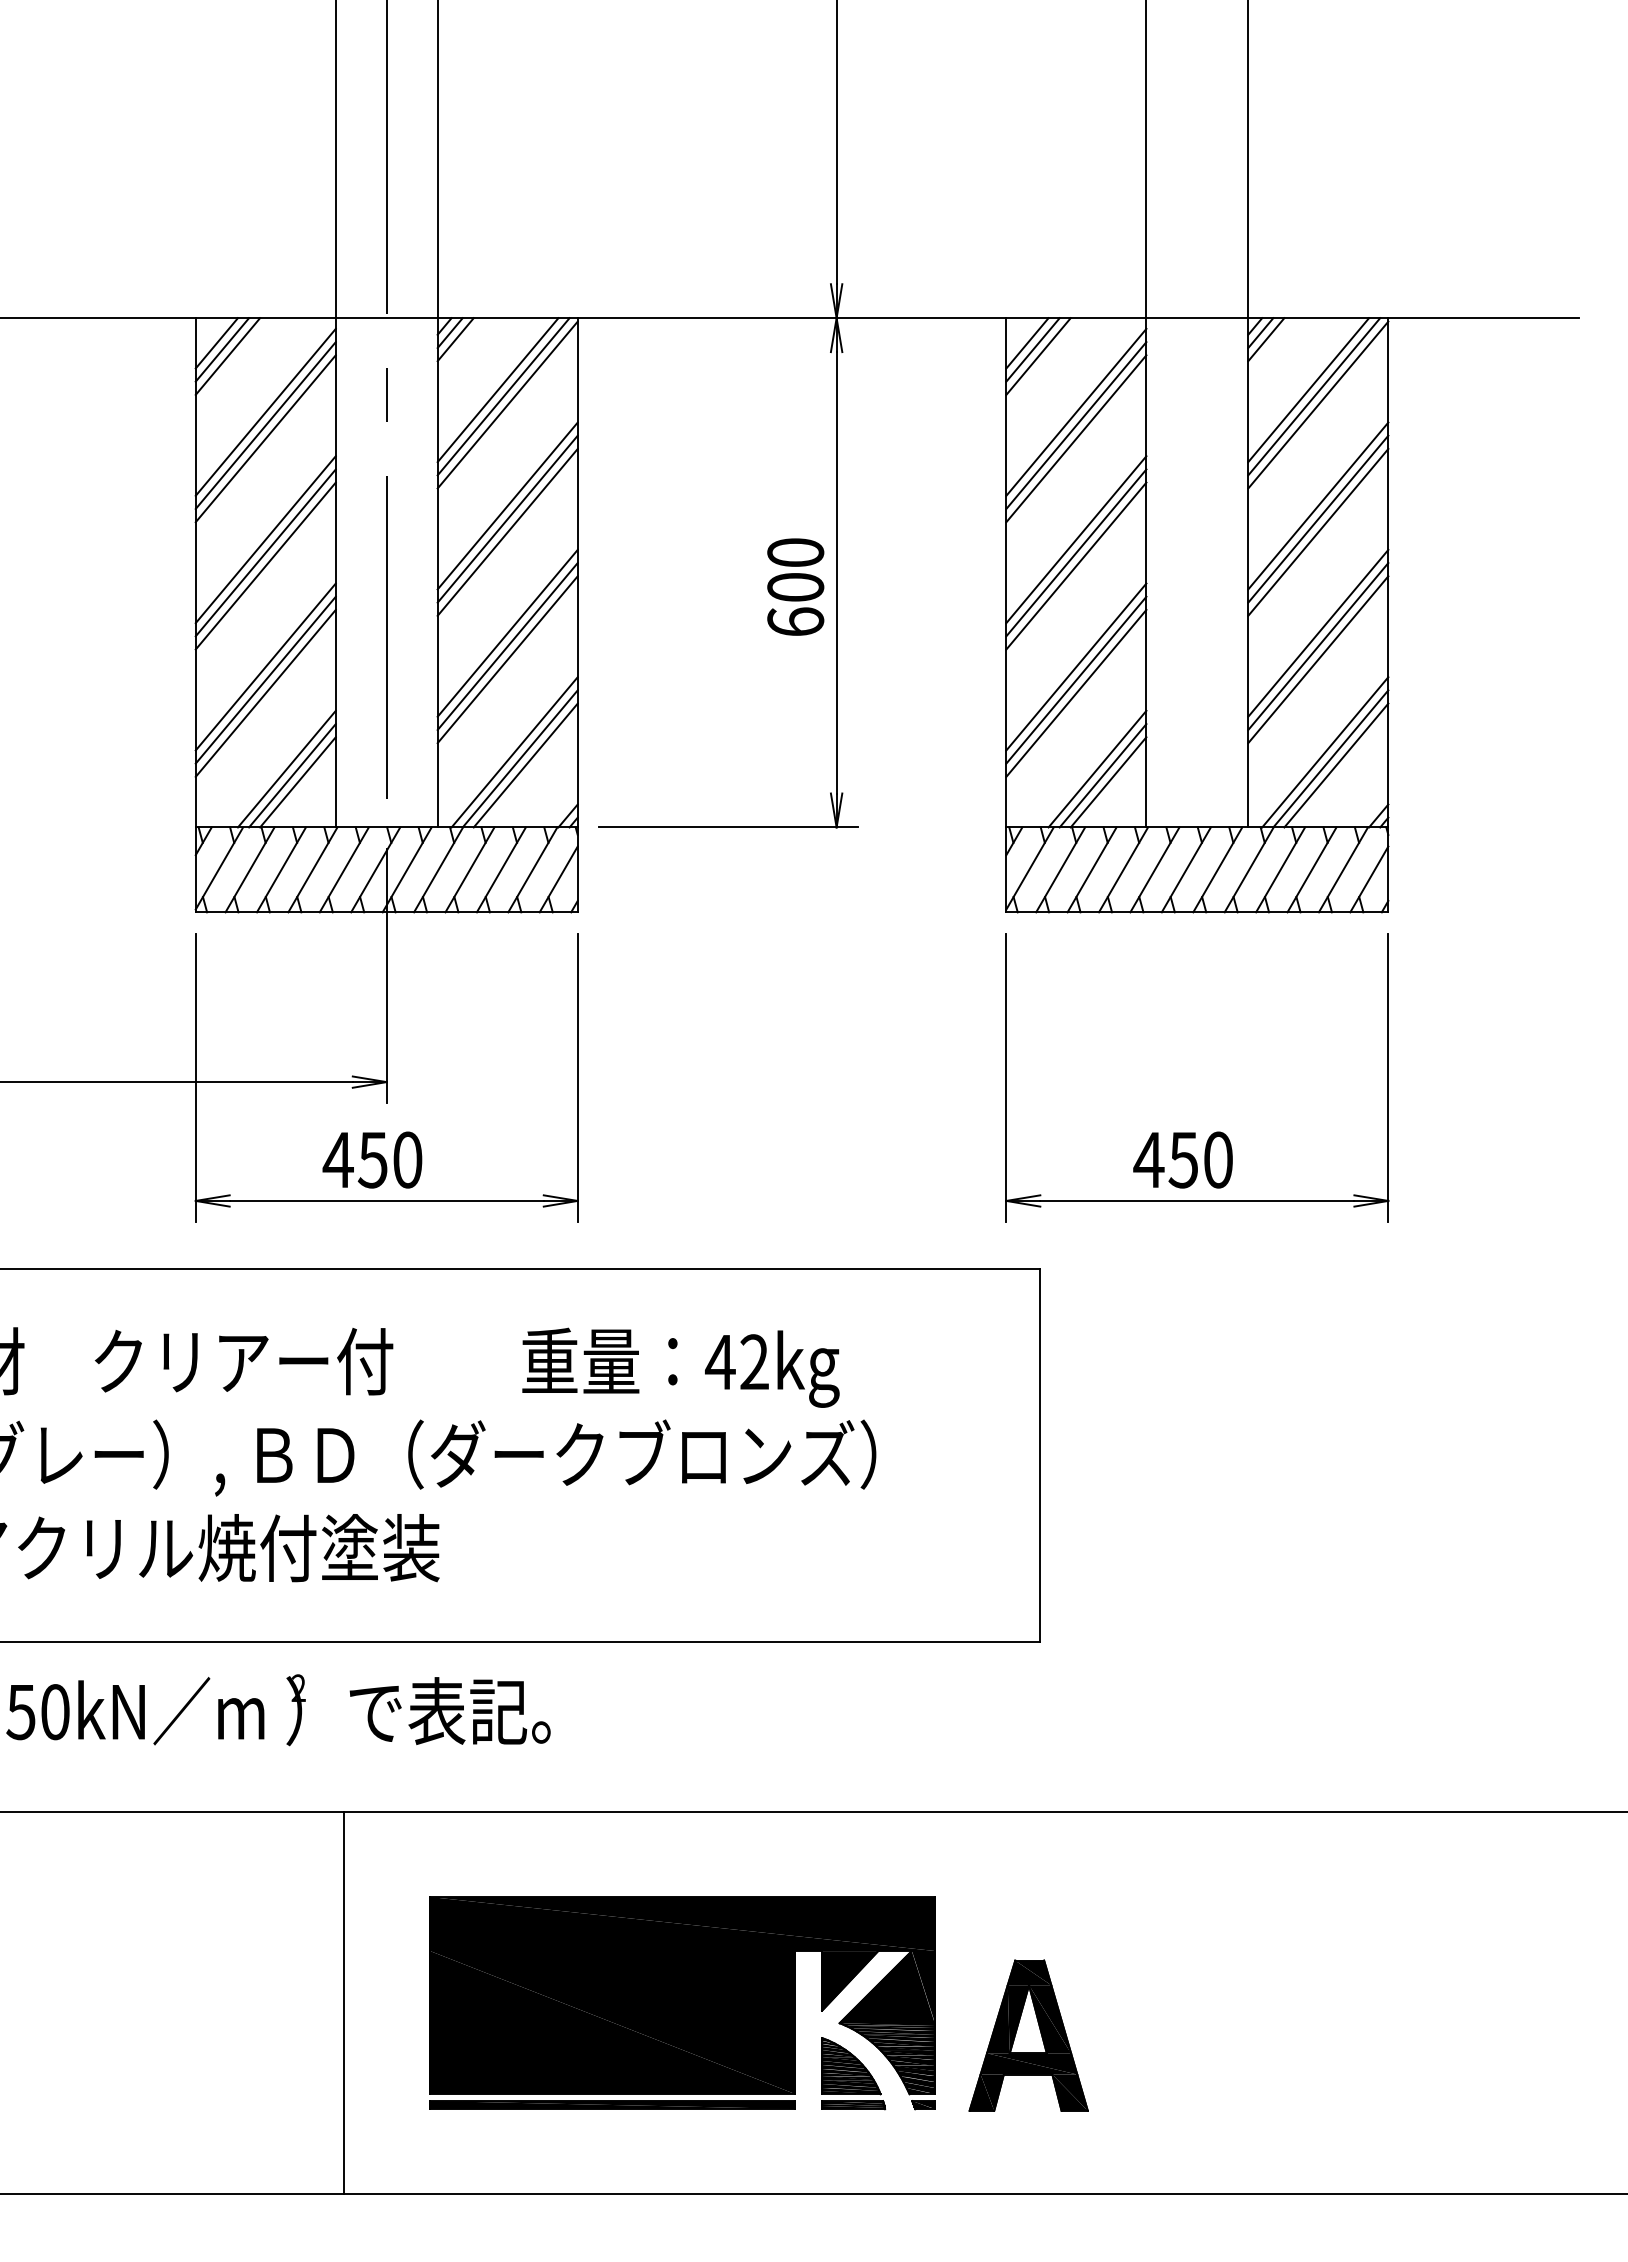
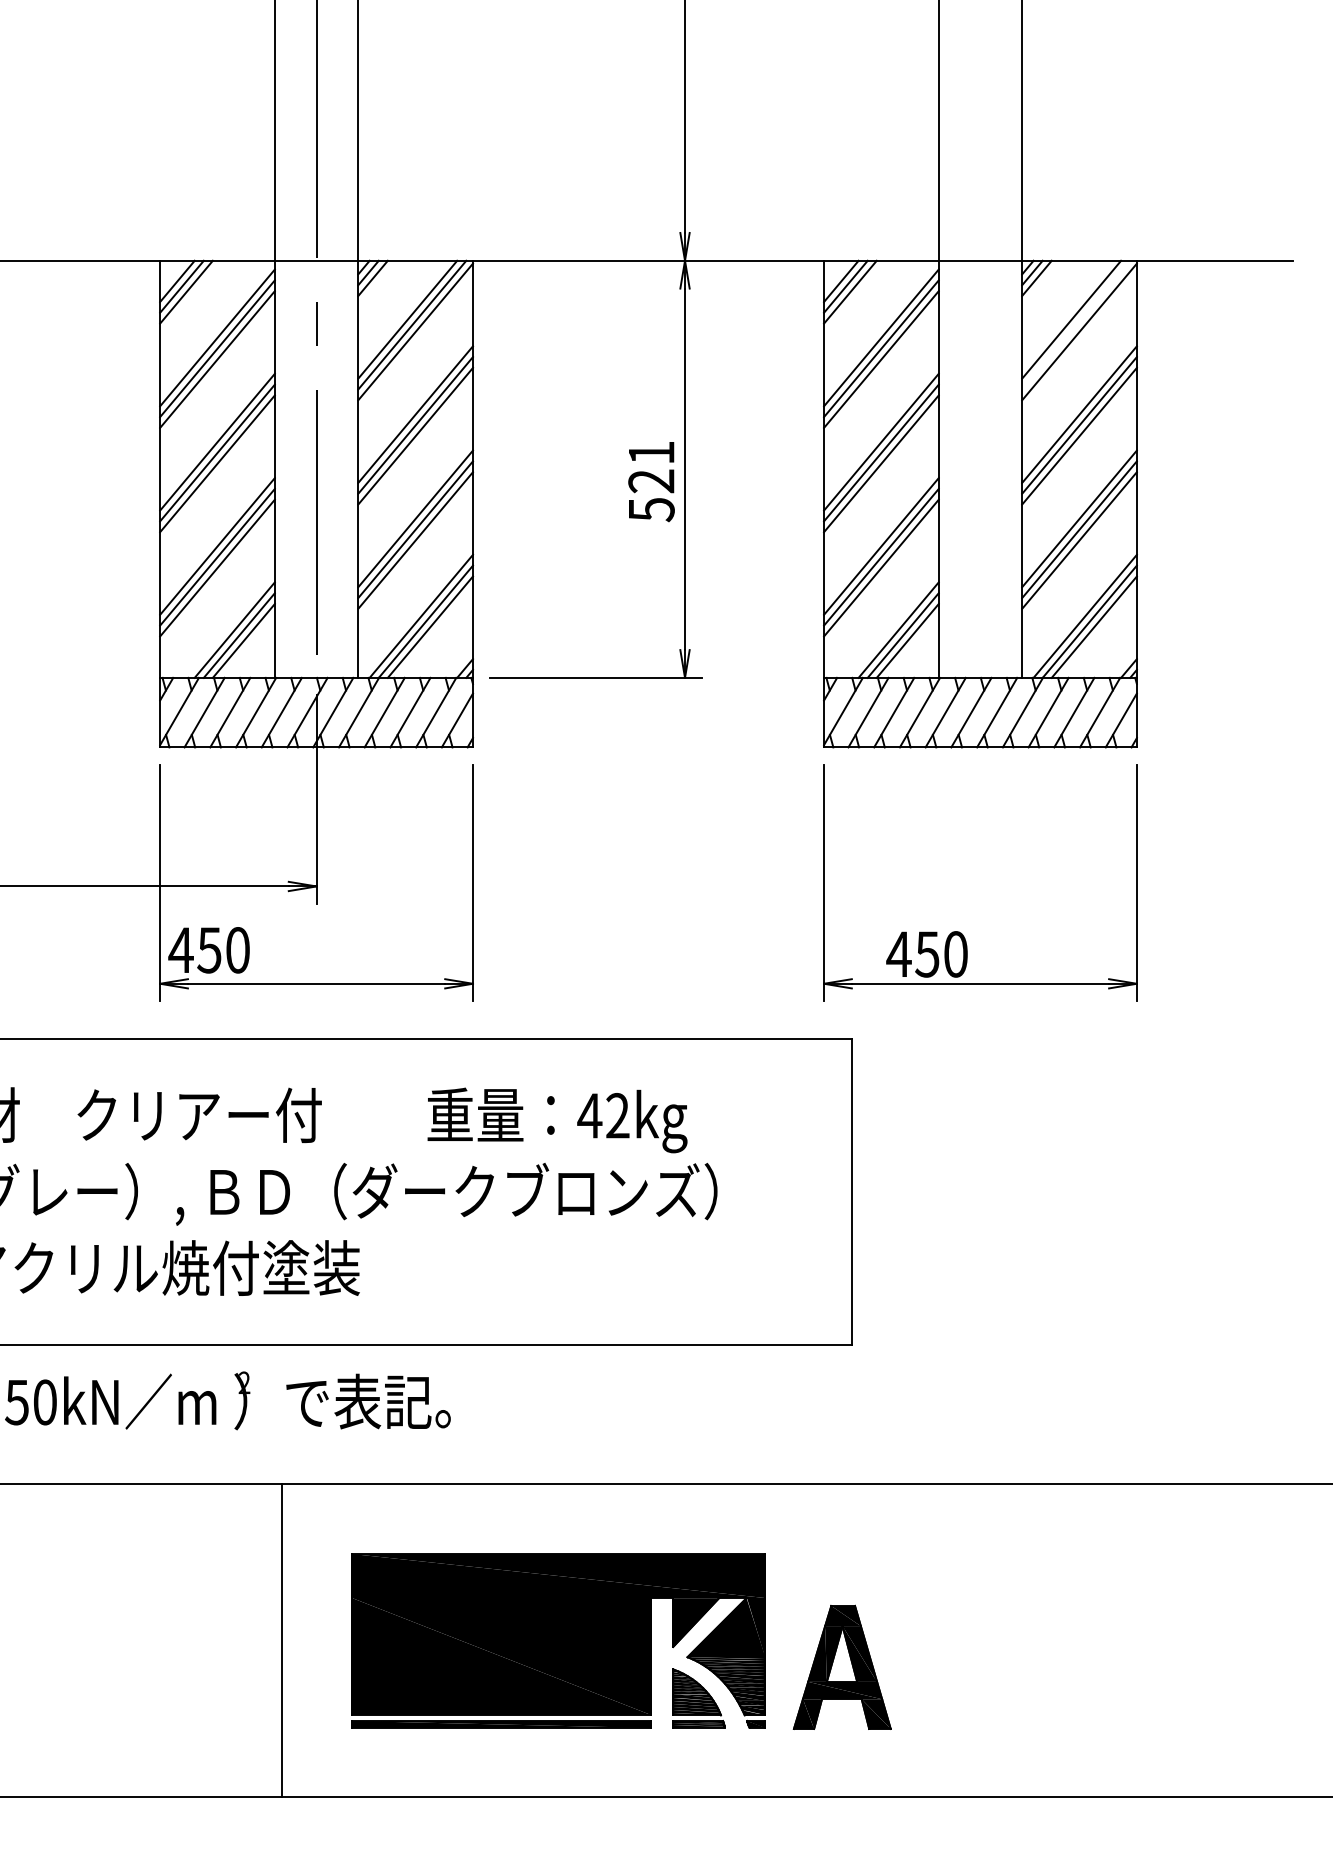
line: (1314, 396) -> (1076, 324), removed
text: (795, 587) -> (651, 481), 600 -> 521
text: (372, 1159) -> (209, 949), moved
text: (1182, 1159) -> (926, 953), moved

